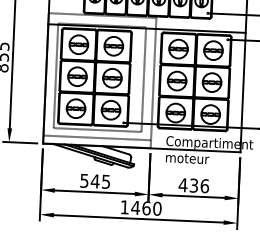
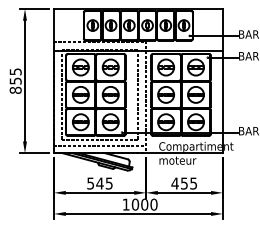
text: (199, 185) -> (189, 183), 436 -> 455
text: (140, 207) -> (139, 204), 1460 -> 1000

